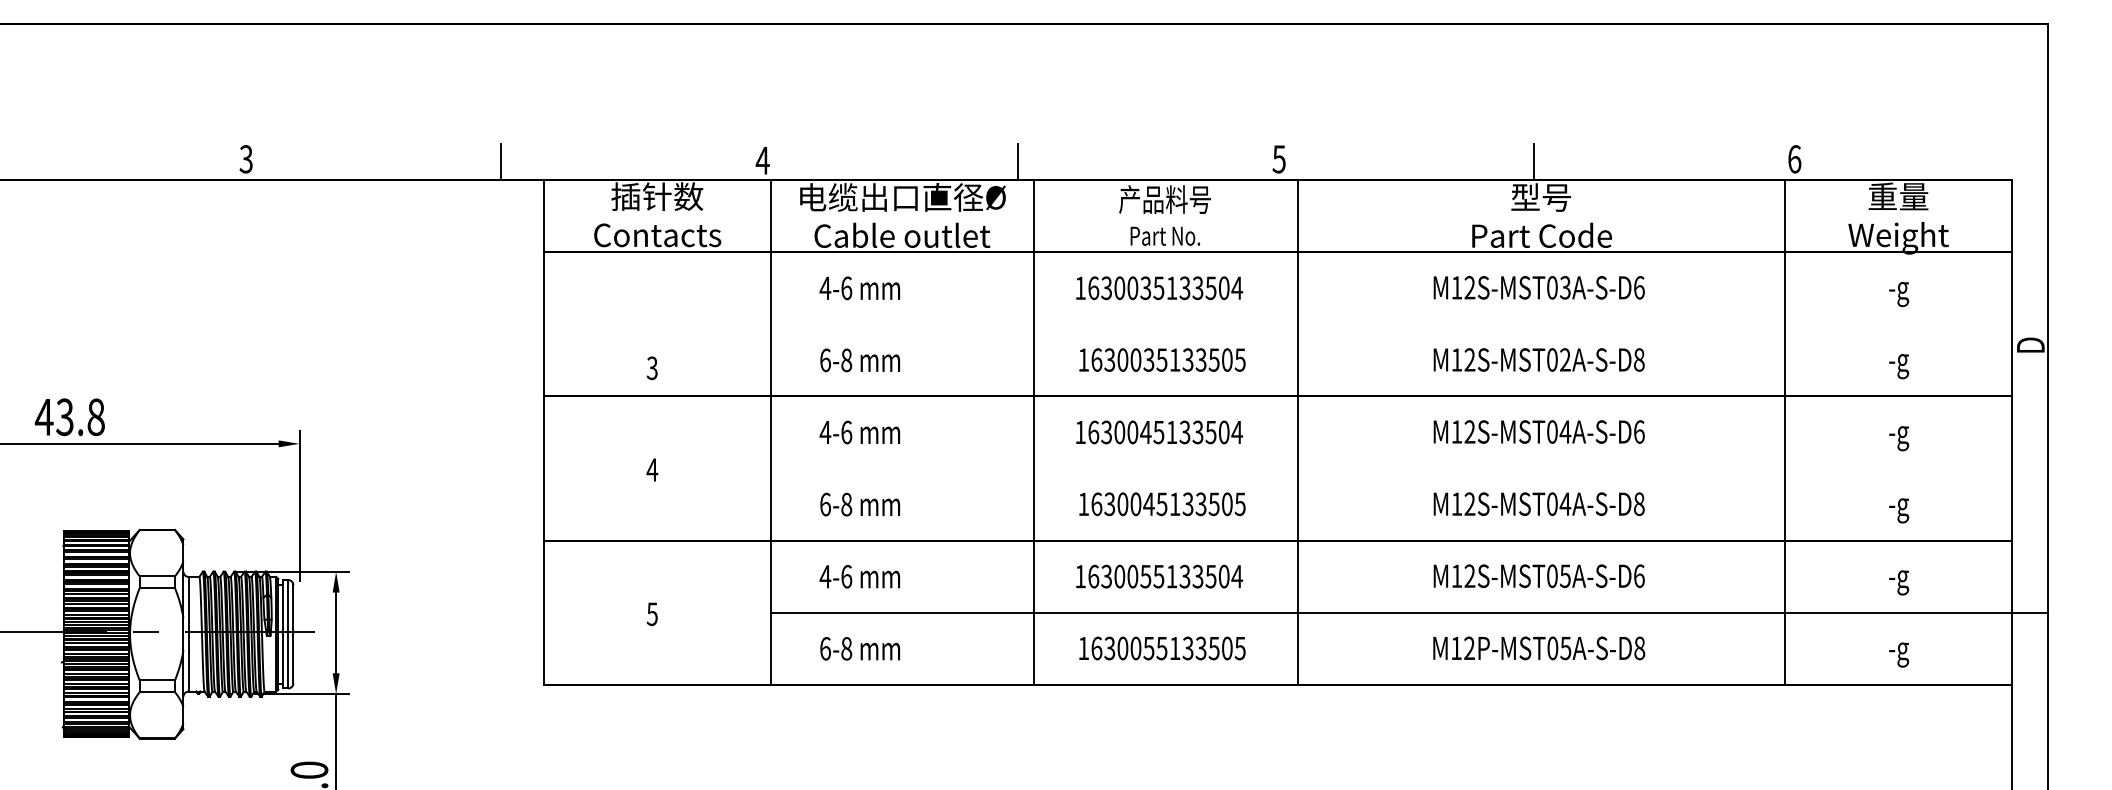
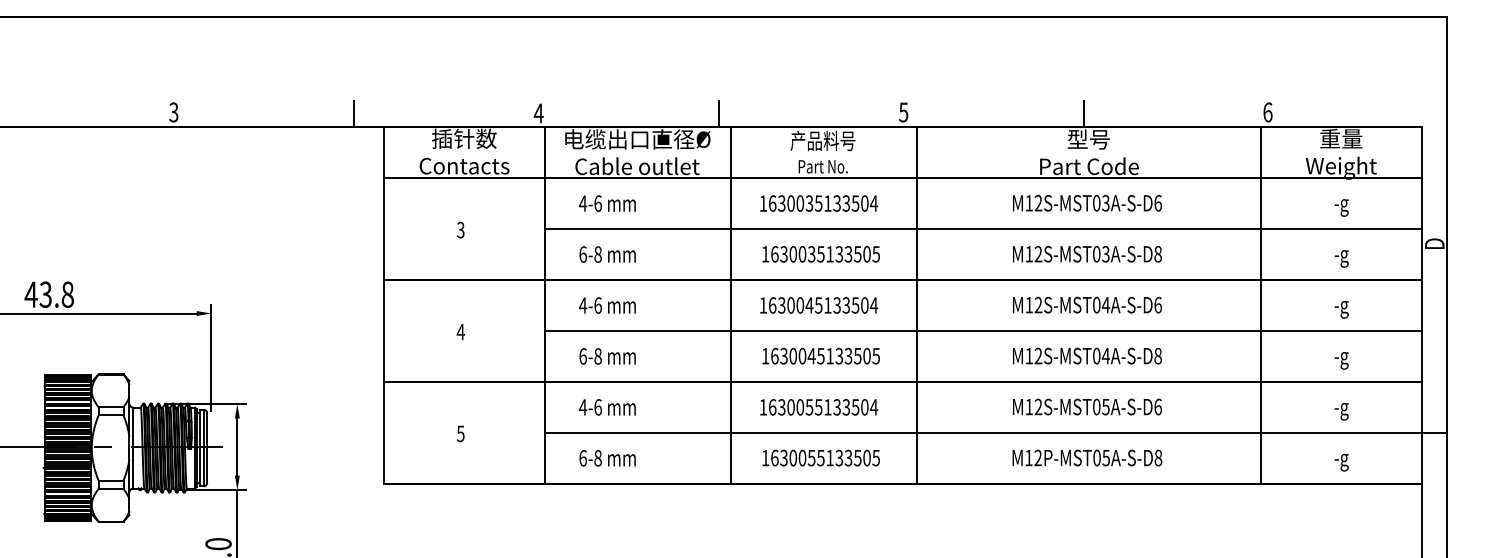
line: (1390, 324) -> (982, 229), added
text: (1564, 360) -> (1105, 254), M12S-MST02A-S-D8 -> M12S-MST03A-S-D8
text: (651, 367) -> (460, 229), moved
line: (1390, 467) -> (982, 330), added

